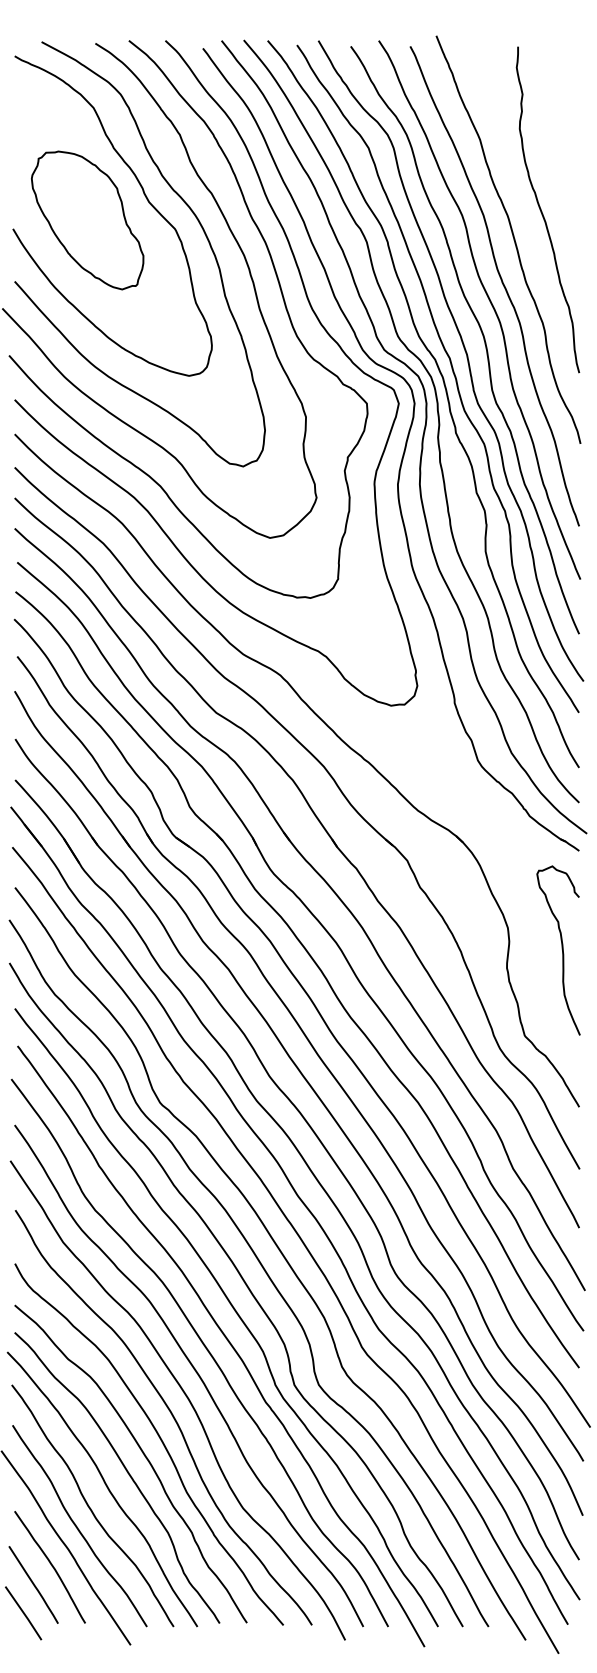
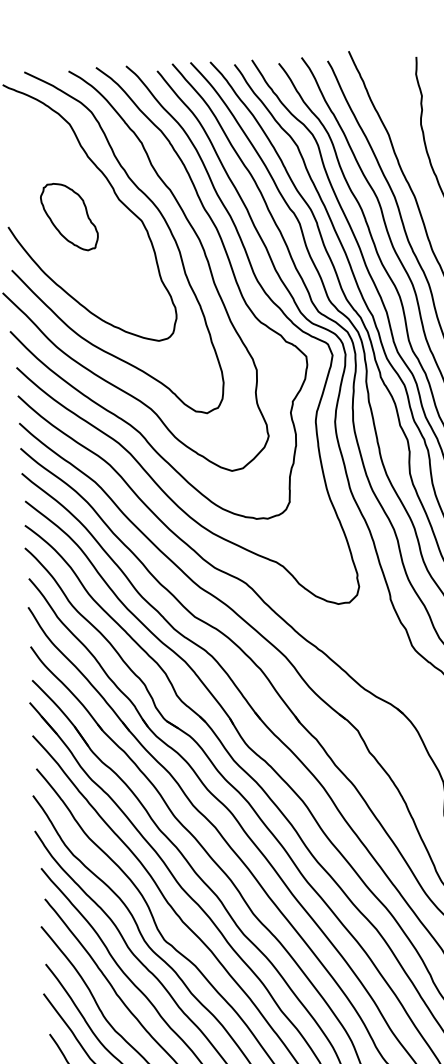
part: (87, 220) -> (69, 217), size x0.6

